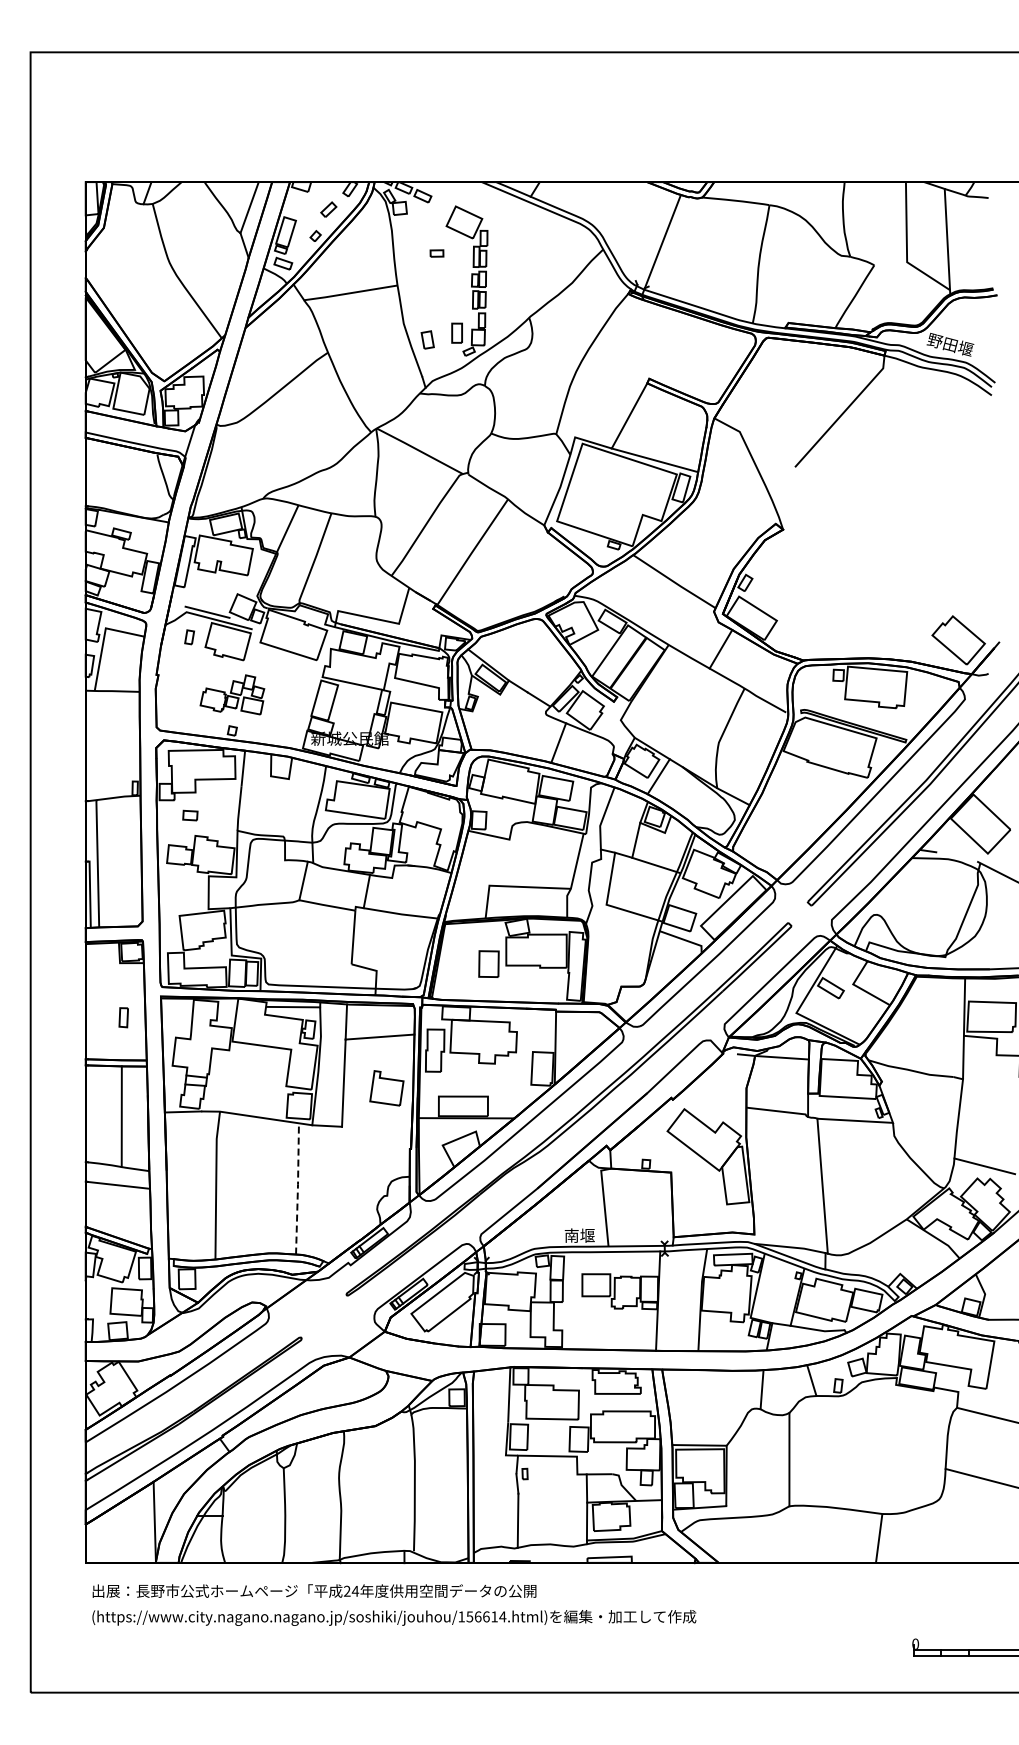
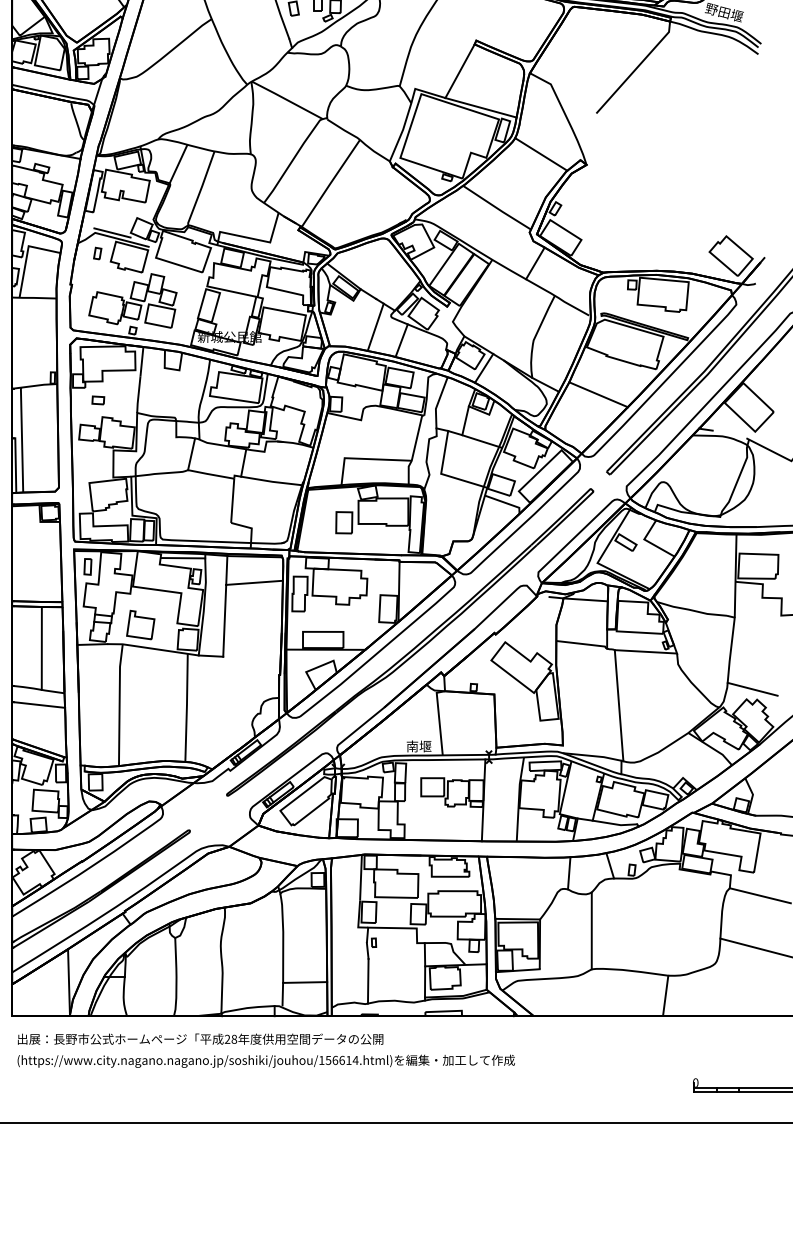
line: (727, 516) -> (540, 154), added
part: (232, 694) -> (133, 300), size x1.67
line: (526, 726) -> (375, 327), added
line: (797, 808) -> (598, 394), added
part: (123, 1017) -> (87, 566), moved
part: (386, 1088) -> (140, 625), moved
line: (297, 1187) -> (186, 706), dashed -> solid
line: (441, 1521) -> (305, 981), added
text: (355, 1590) -> (234, 1038), 24 -> 28

